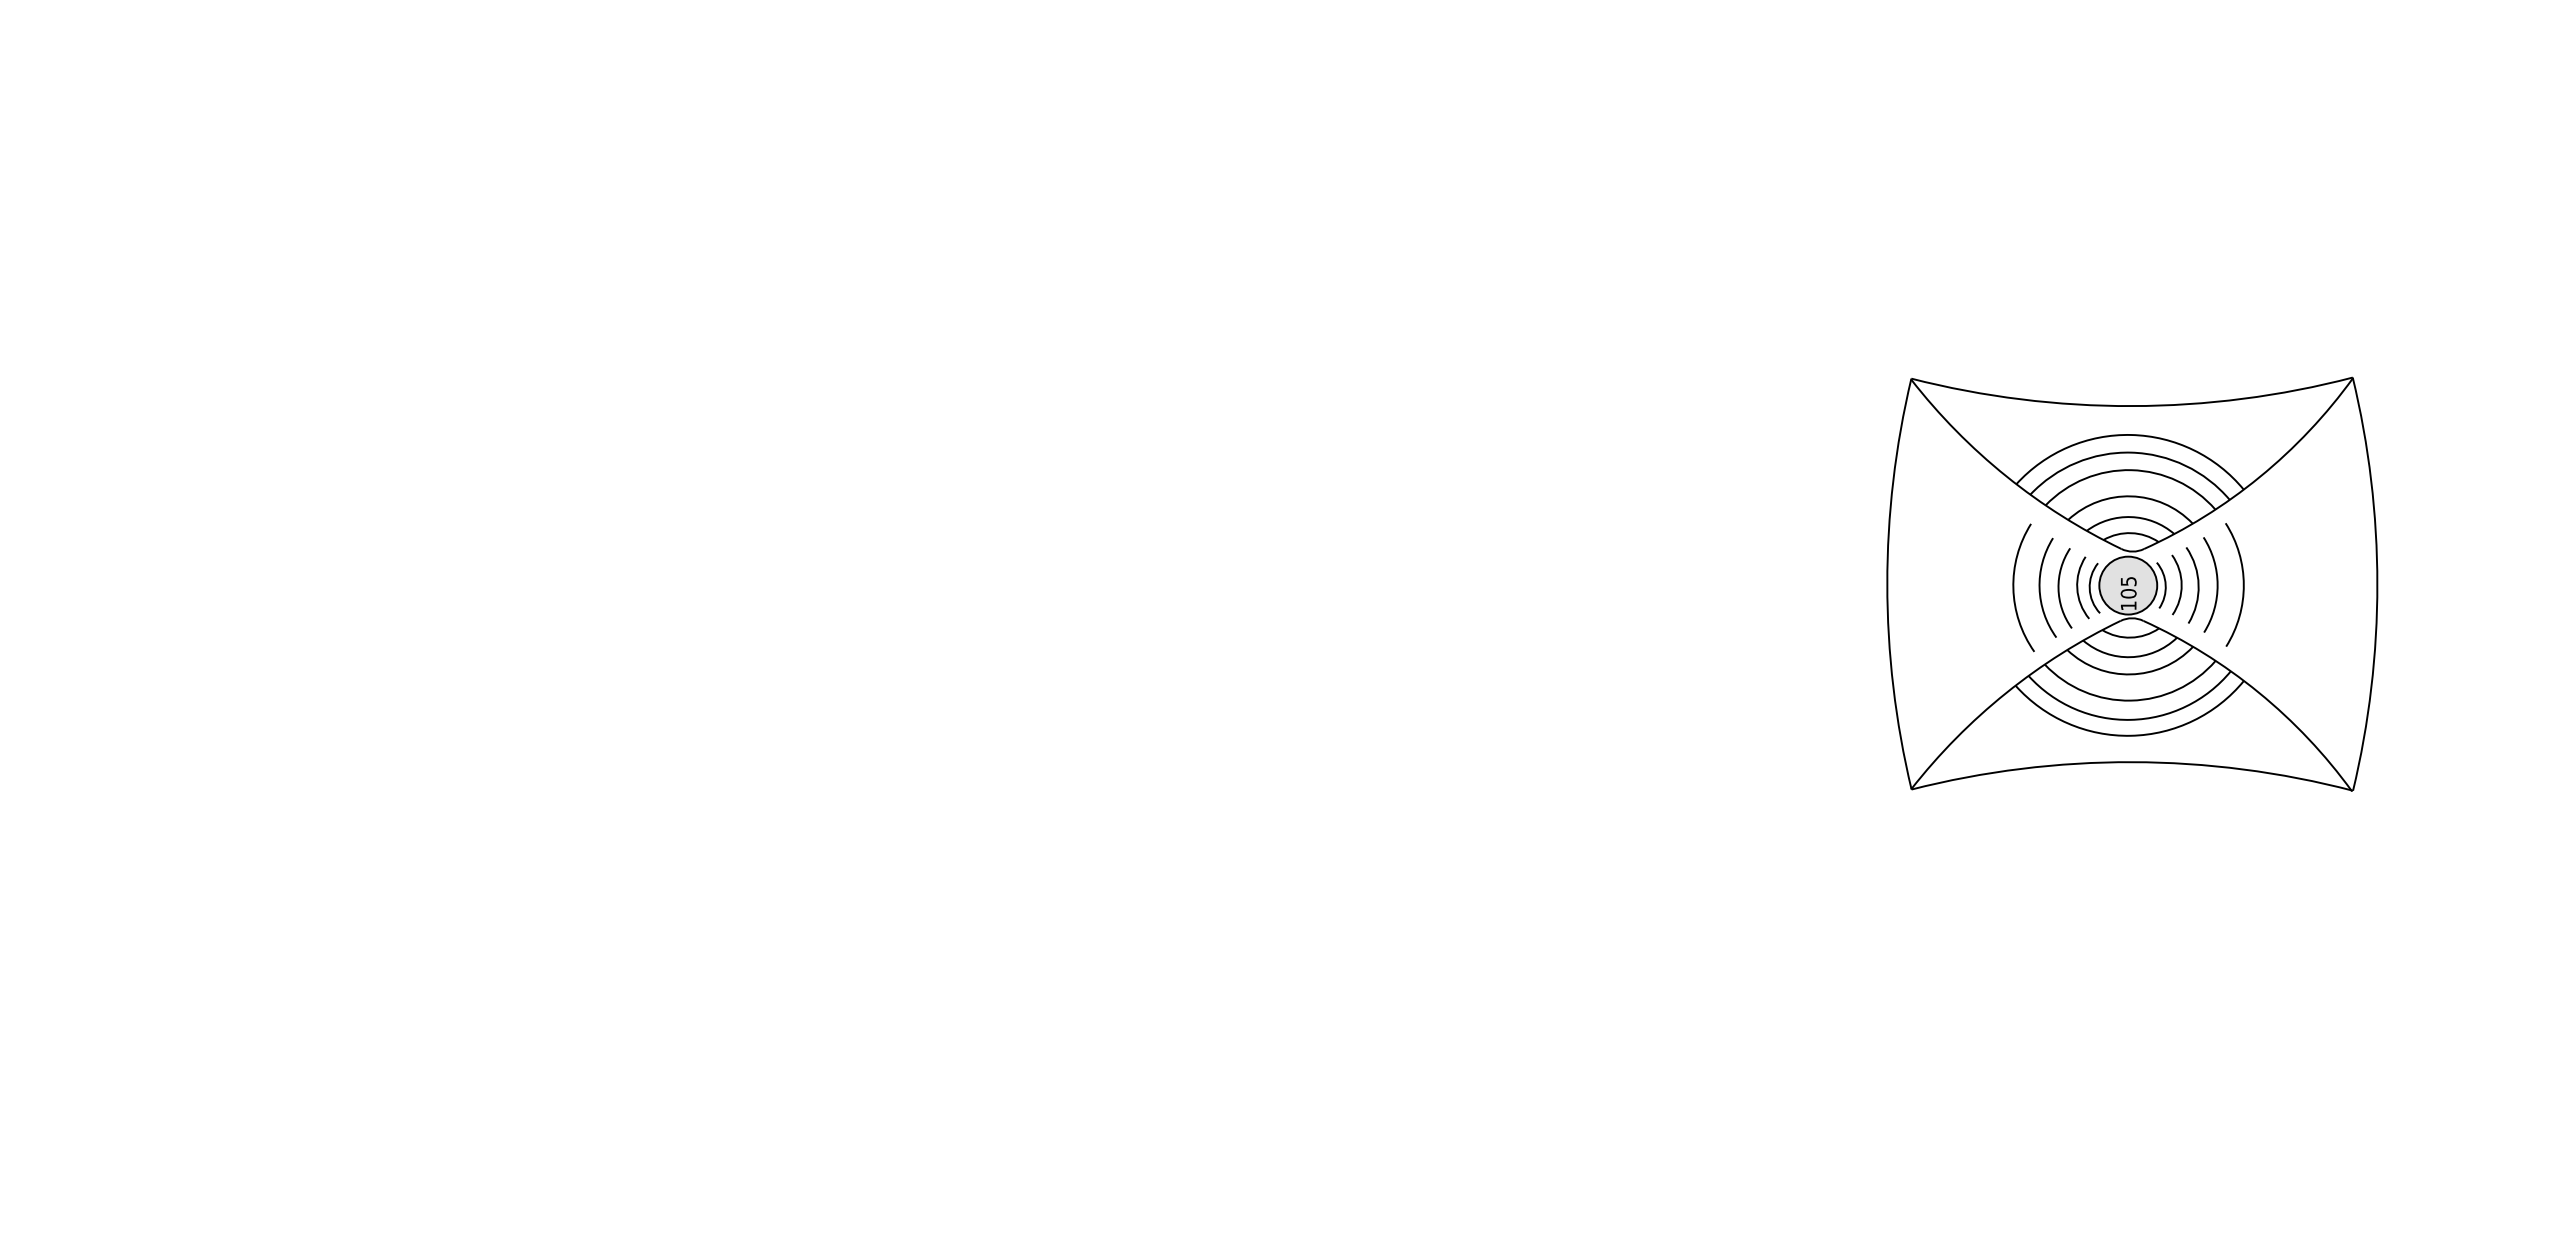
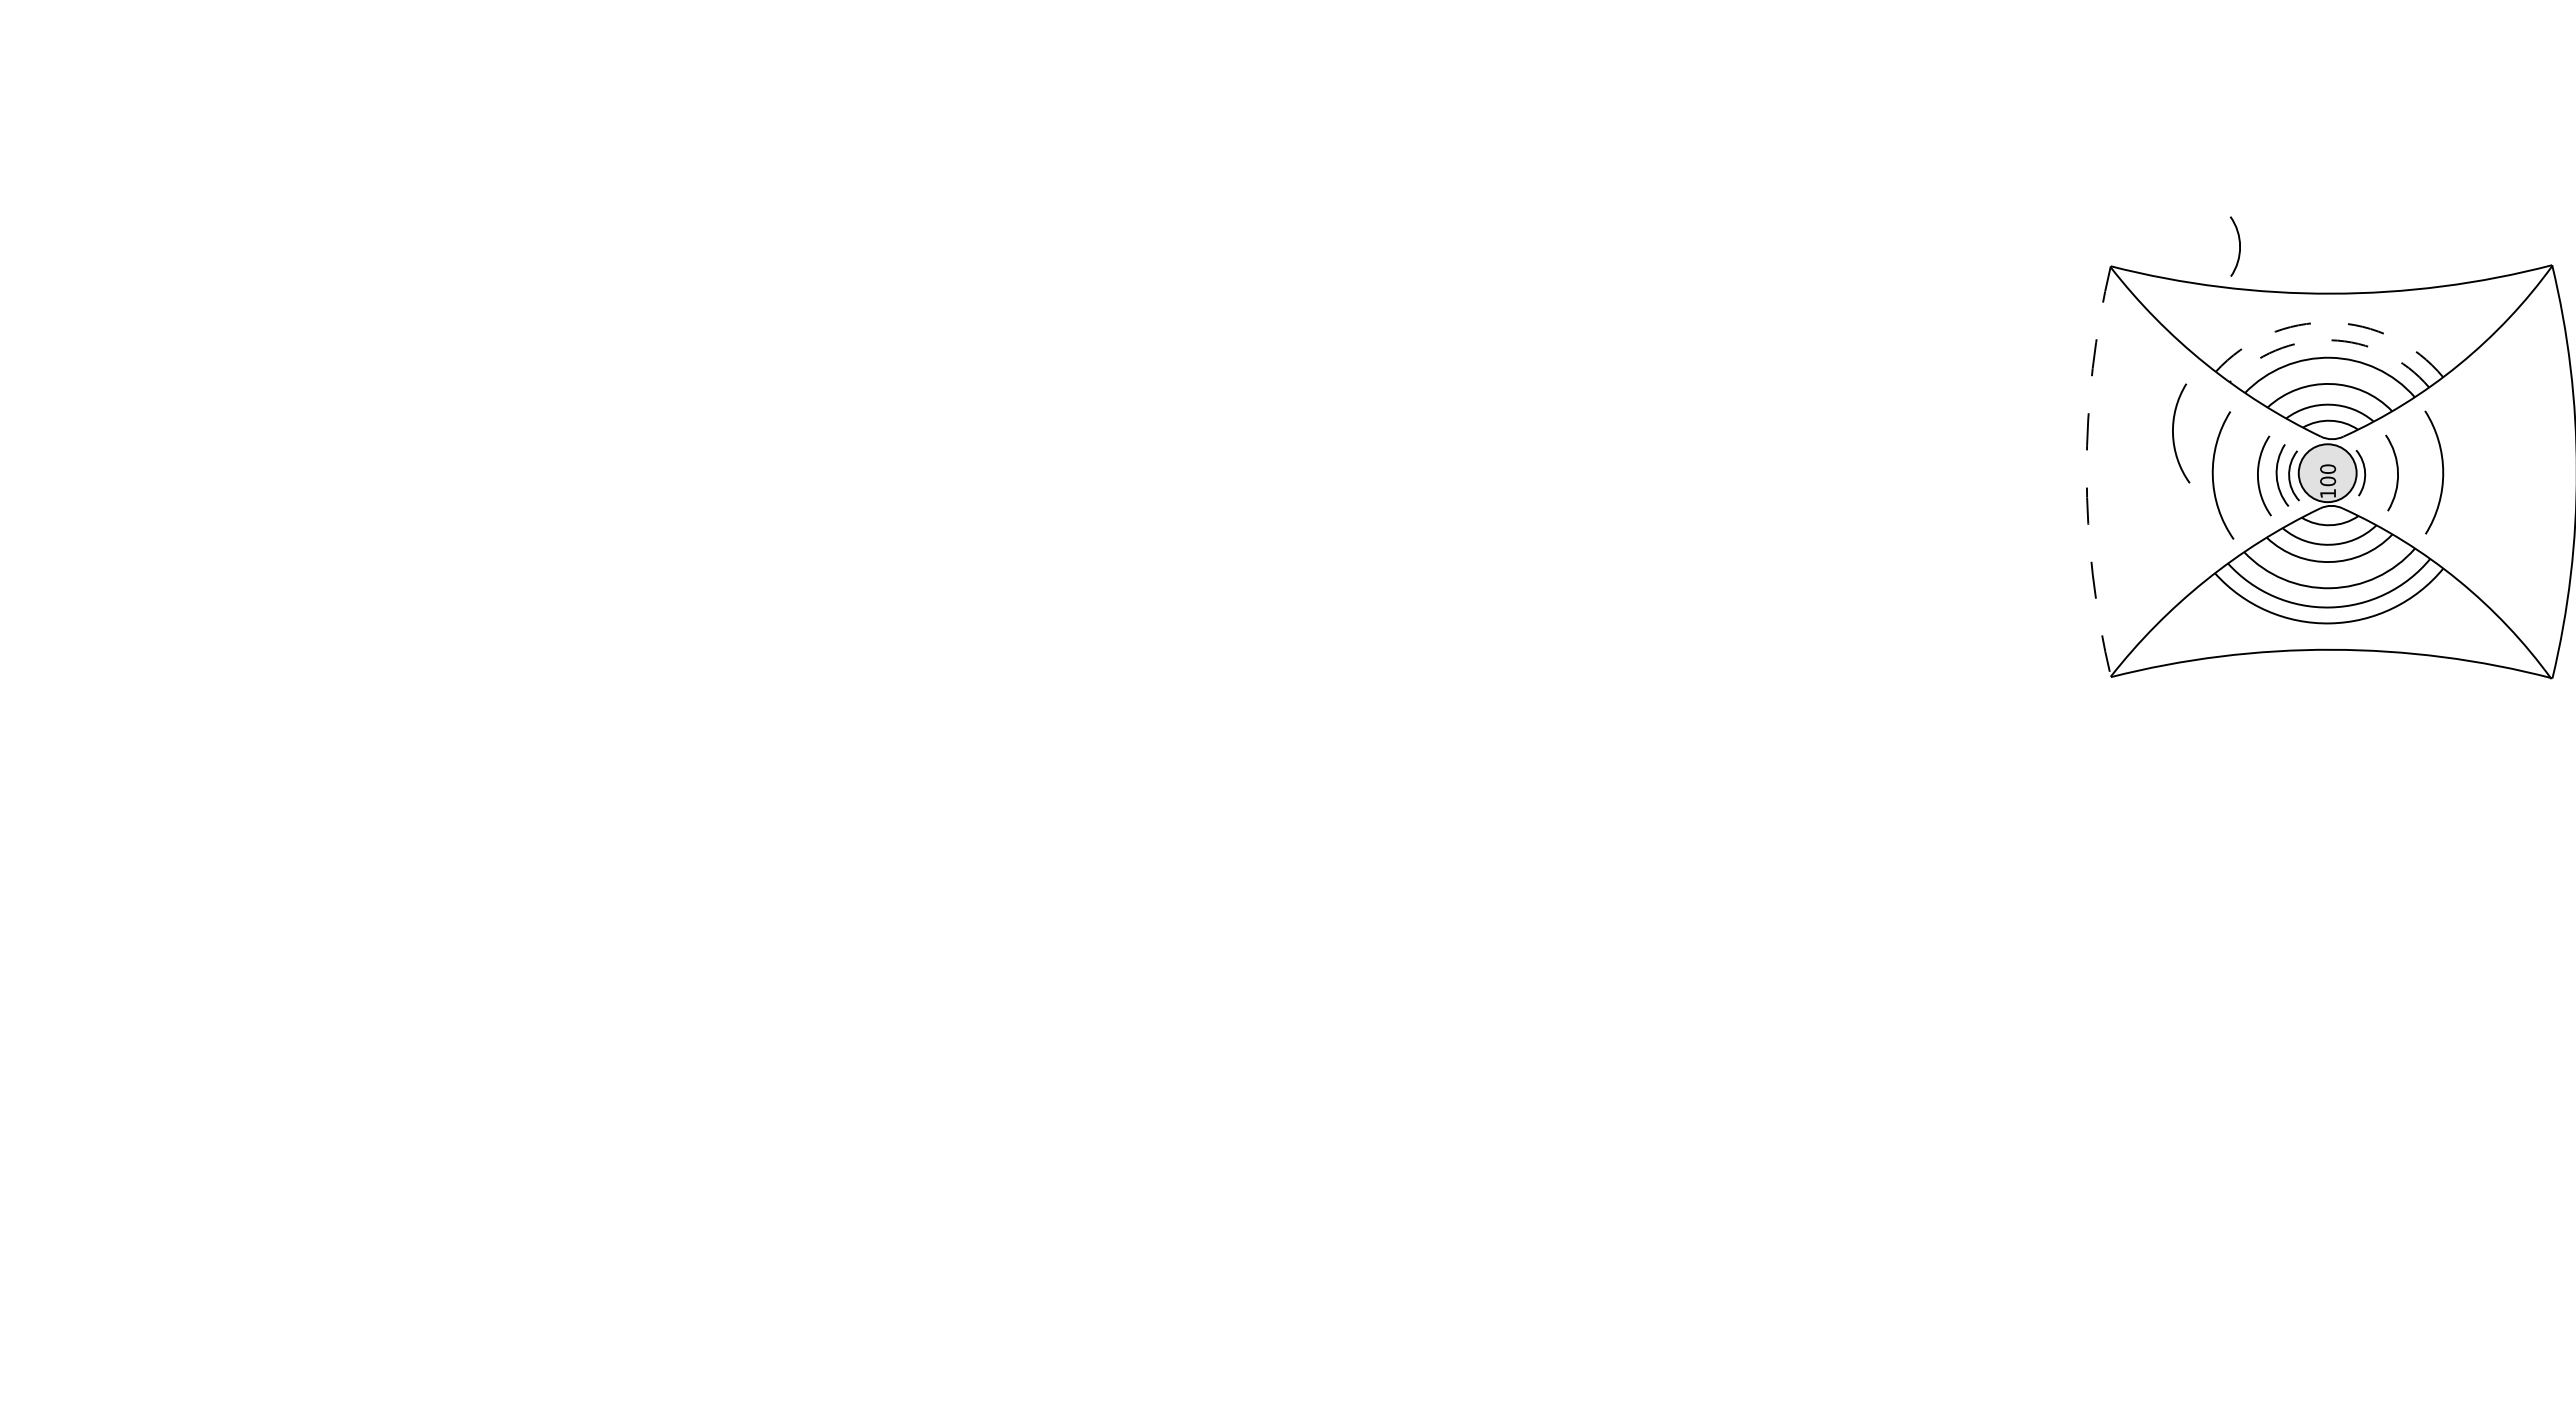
arc: (2131, 434) -> (2330, 322), solid -> dashed
arc: (2131, 452) -> (2330, 340), solid -> dashed
text: (2129, 580) -> (2328, 468), 105 -> 100
arc: (1887, 583) -> (2086, 471), solid -> dashed
arc: (2181, 584) -> (2239, 246), moved
arc: (2217, 584) -> (2416, 472), removed
arc: (2040, 587) -> (2173, 433), moved

